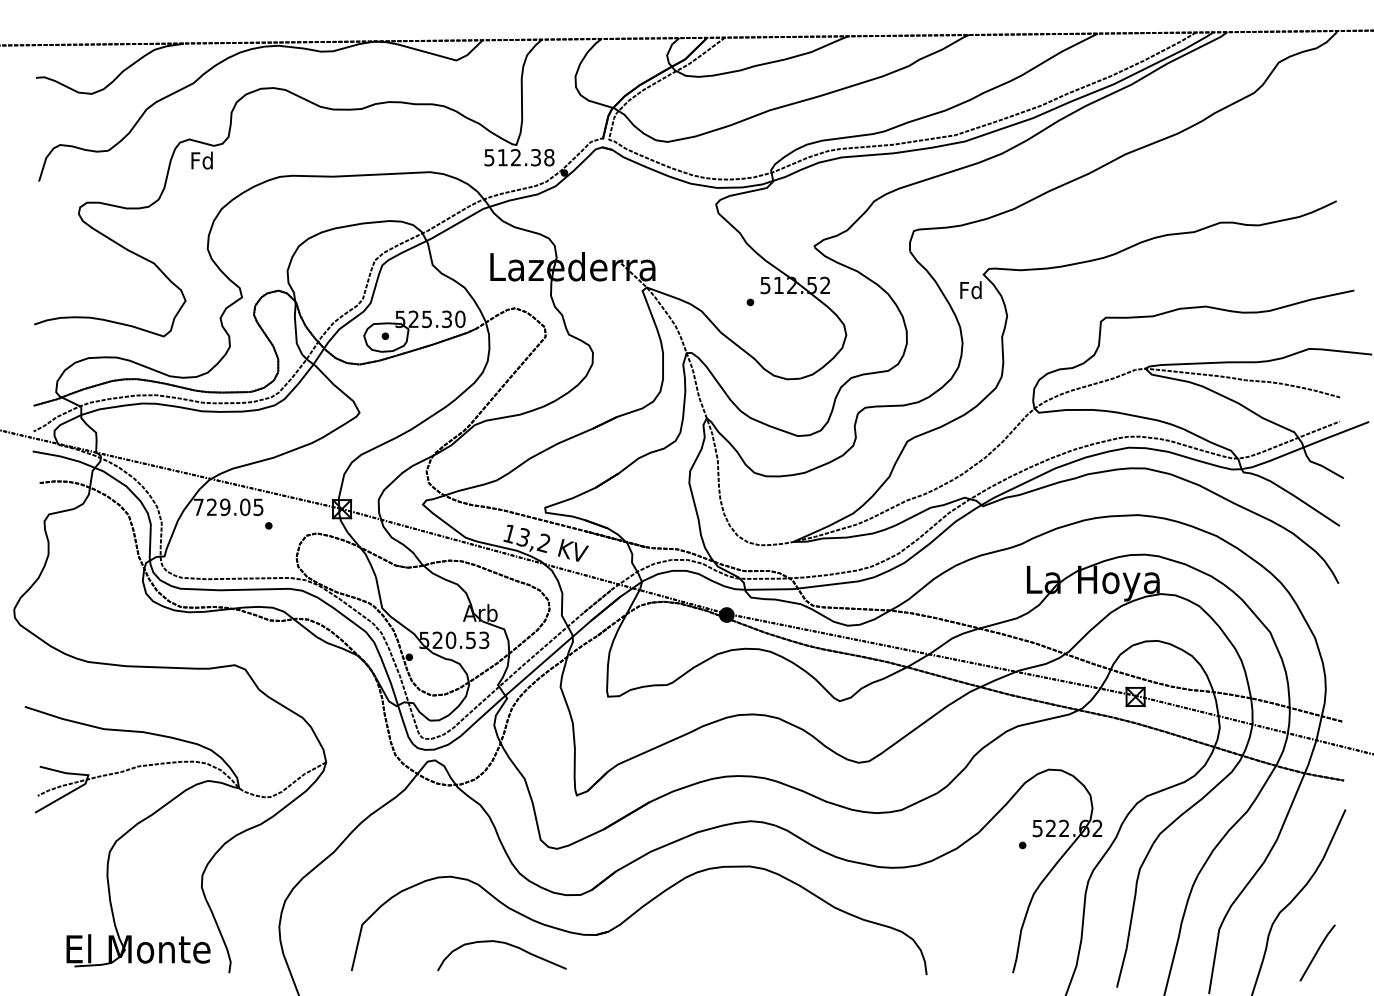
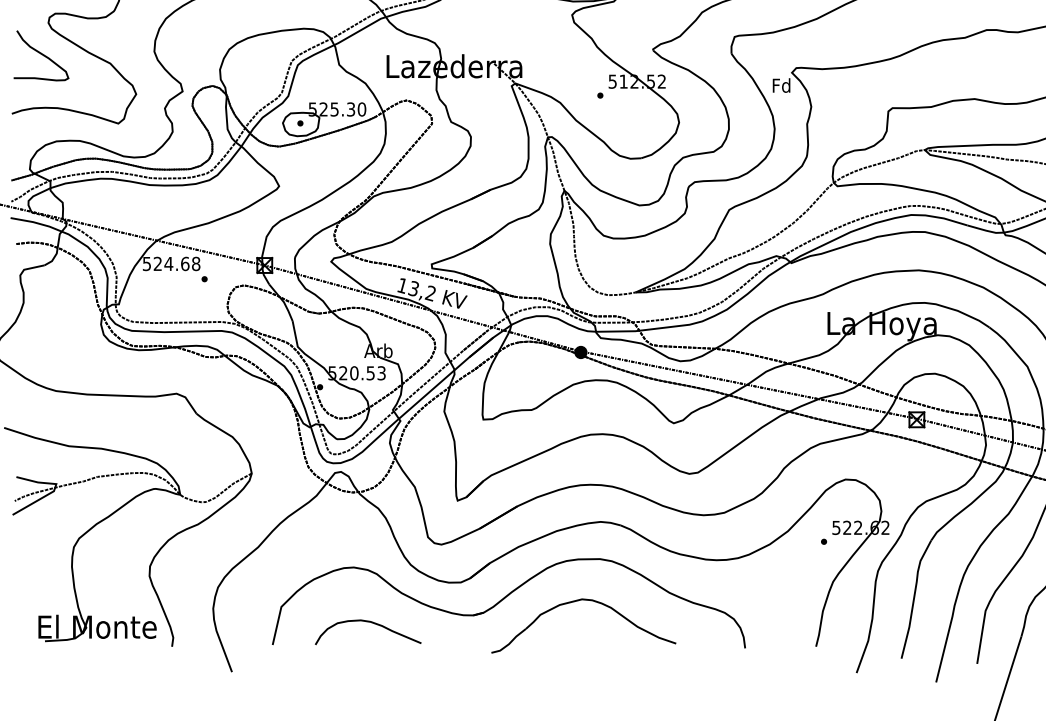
curve: (70, 252) -> (41, 54), added
text: (228, 507) -> (171, 264), 729.05 -> 524.68
part: (721, 918) -> (576, 601), added
curve: (505, 944) -> (371, 623), moved

